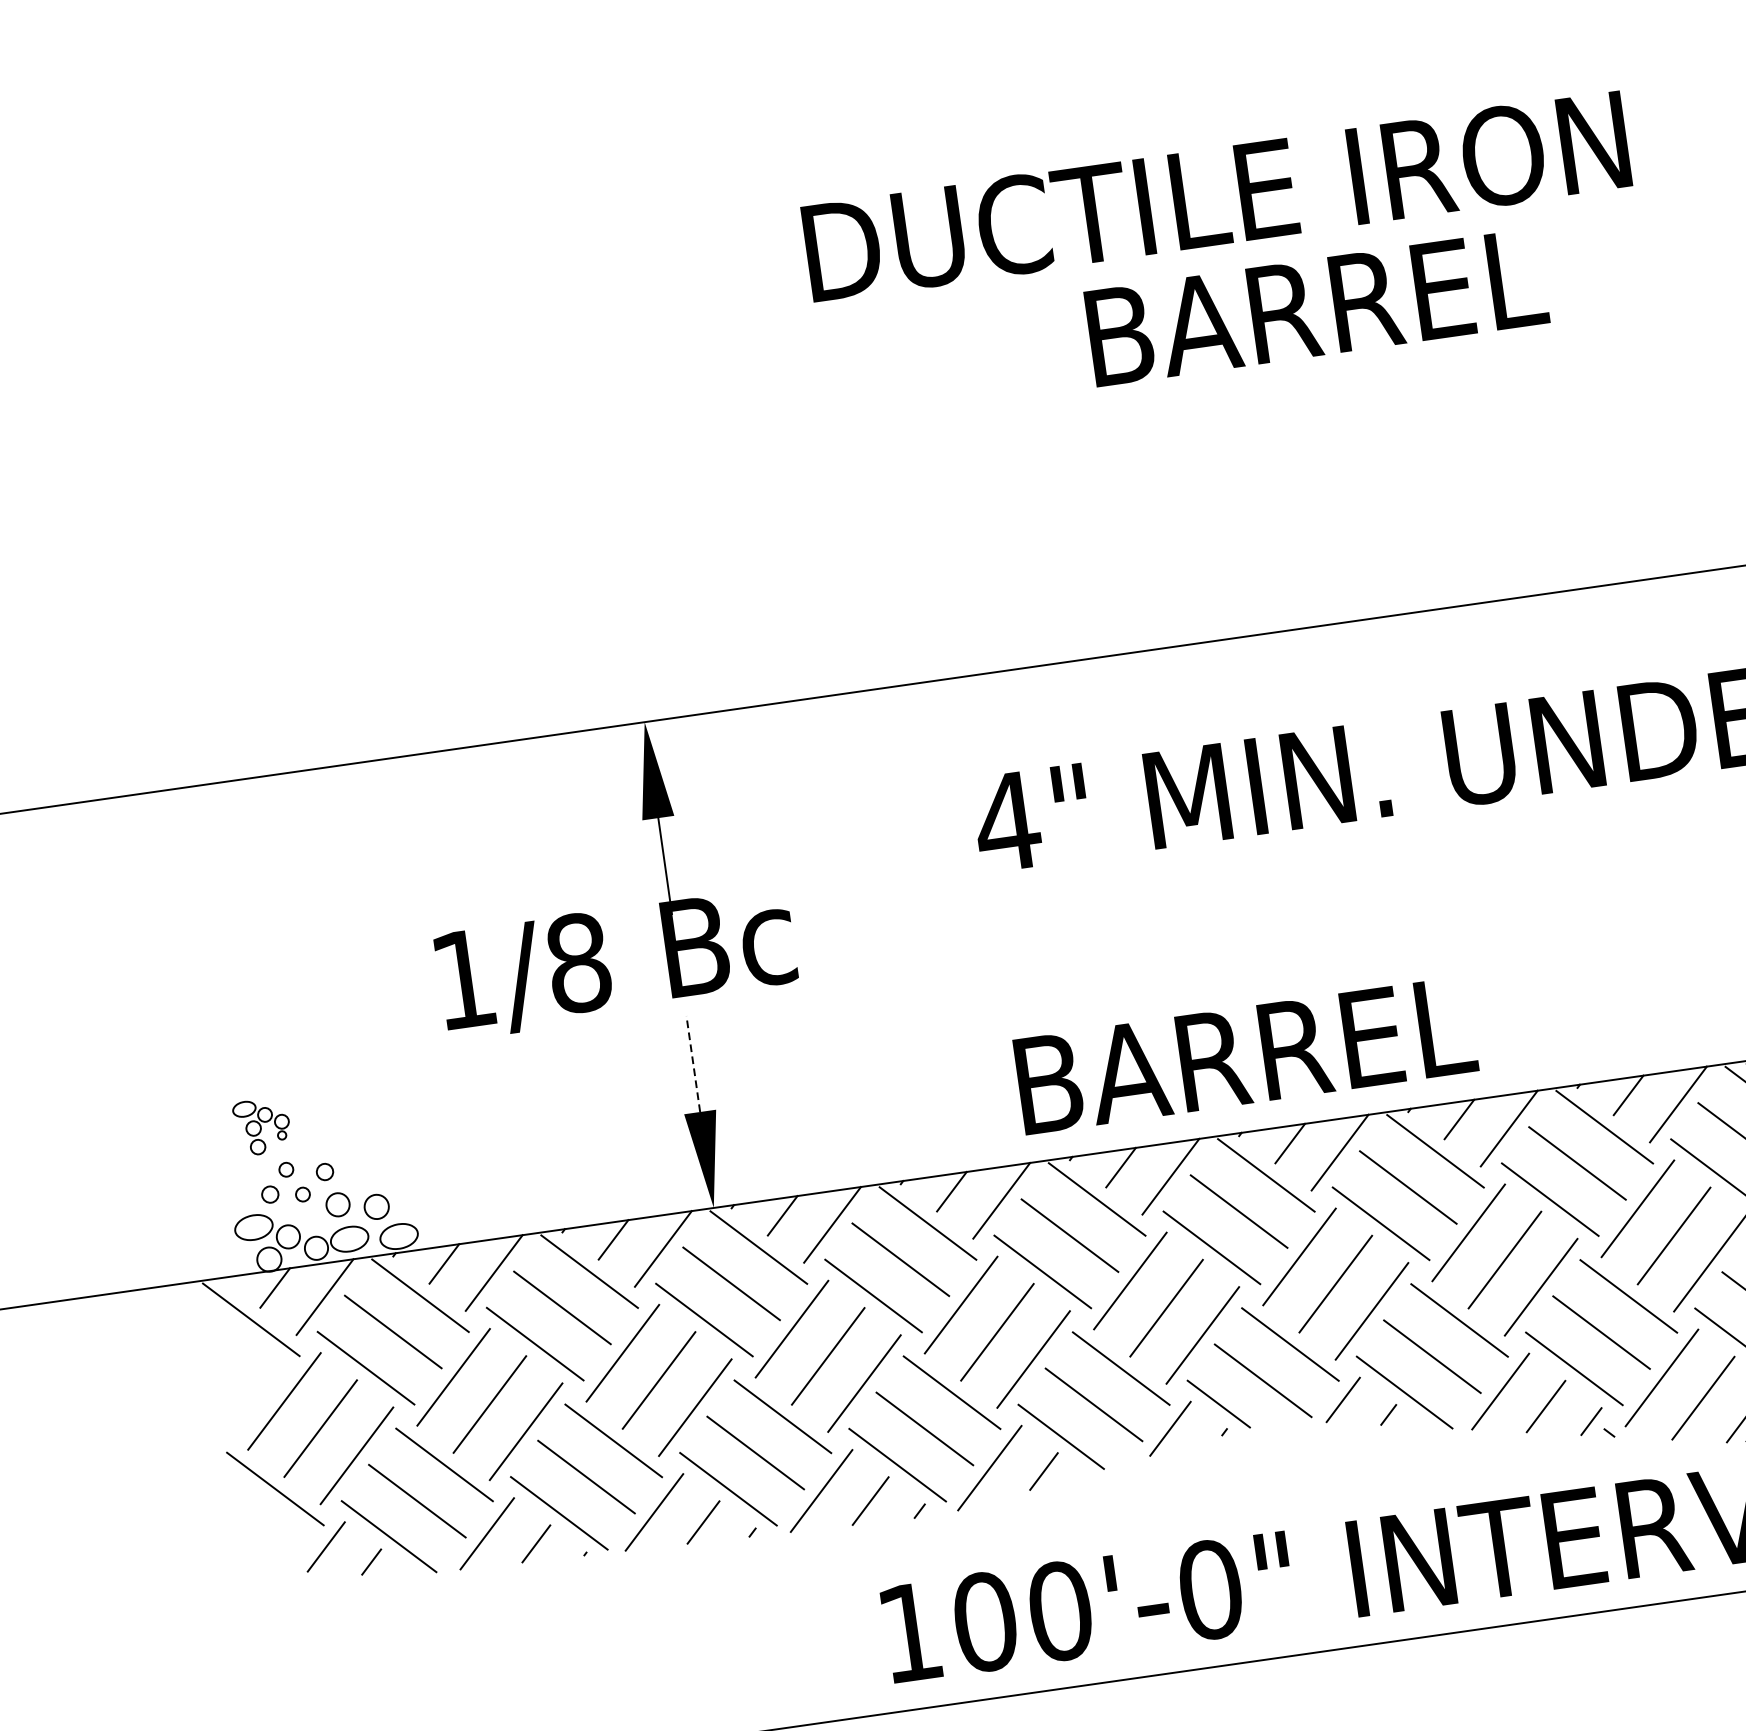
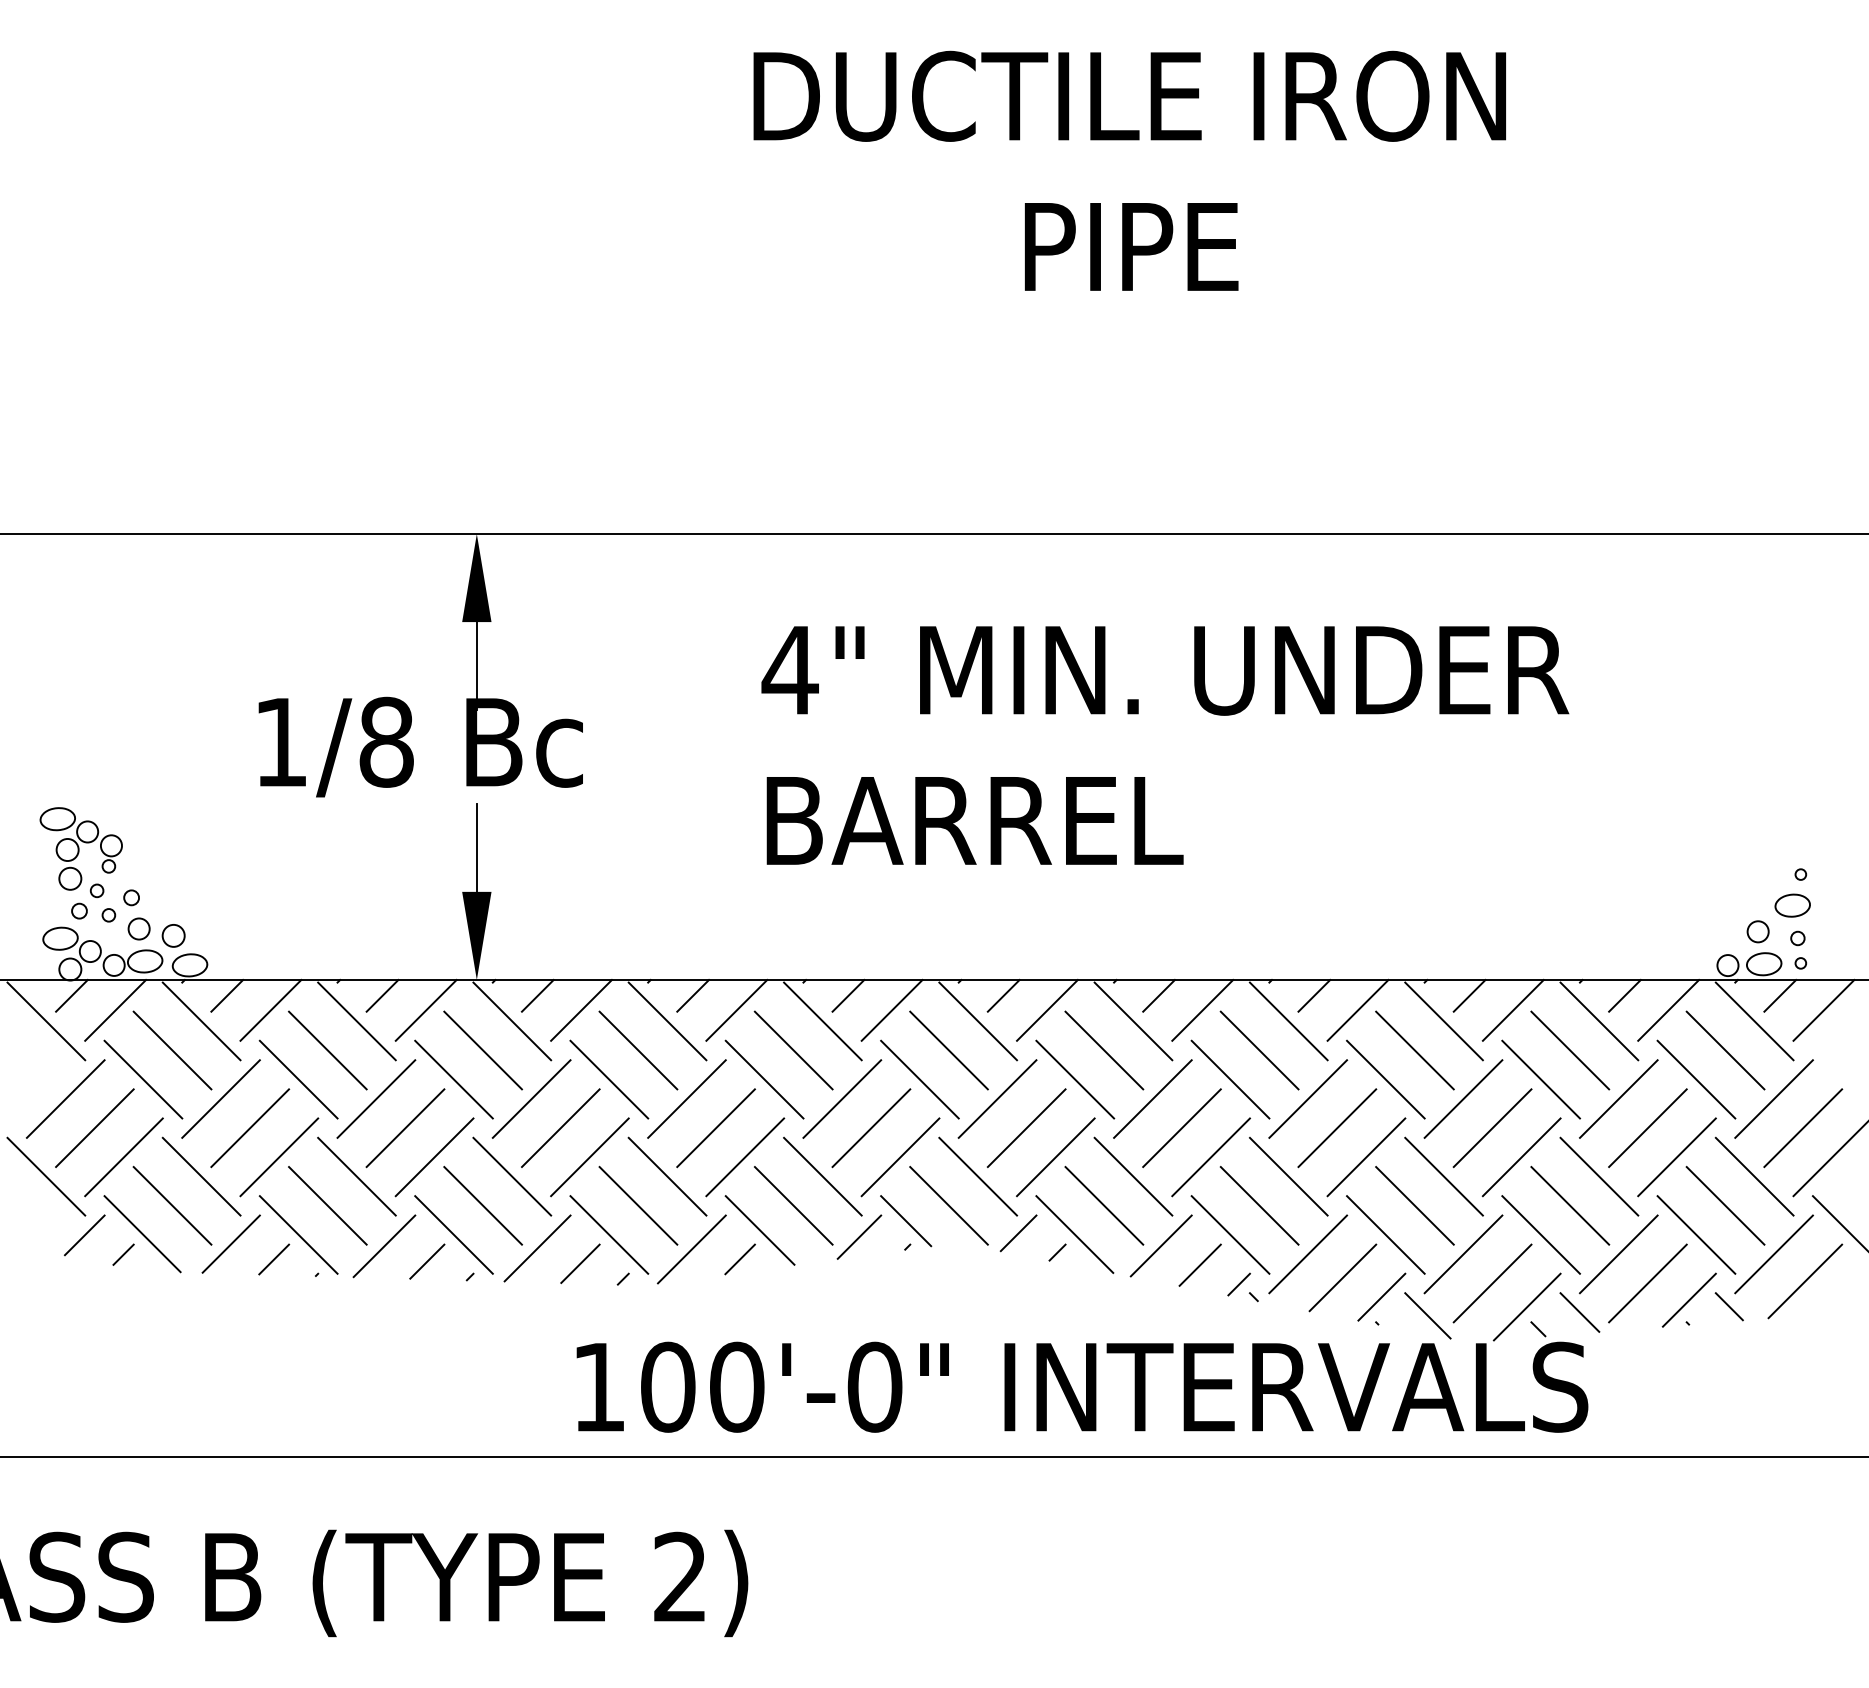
text: (1216, 195) -> (1129, 95), moved
text: (1316, 307) -> (1134, 246), BARREL -> PIPE
text: (1245, 1055) -> (974, 820), moved
line: (692, 1063) -> (476, 847), dashed -> solid
part: (261, 1126) -> (80, 848), size x1.67

